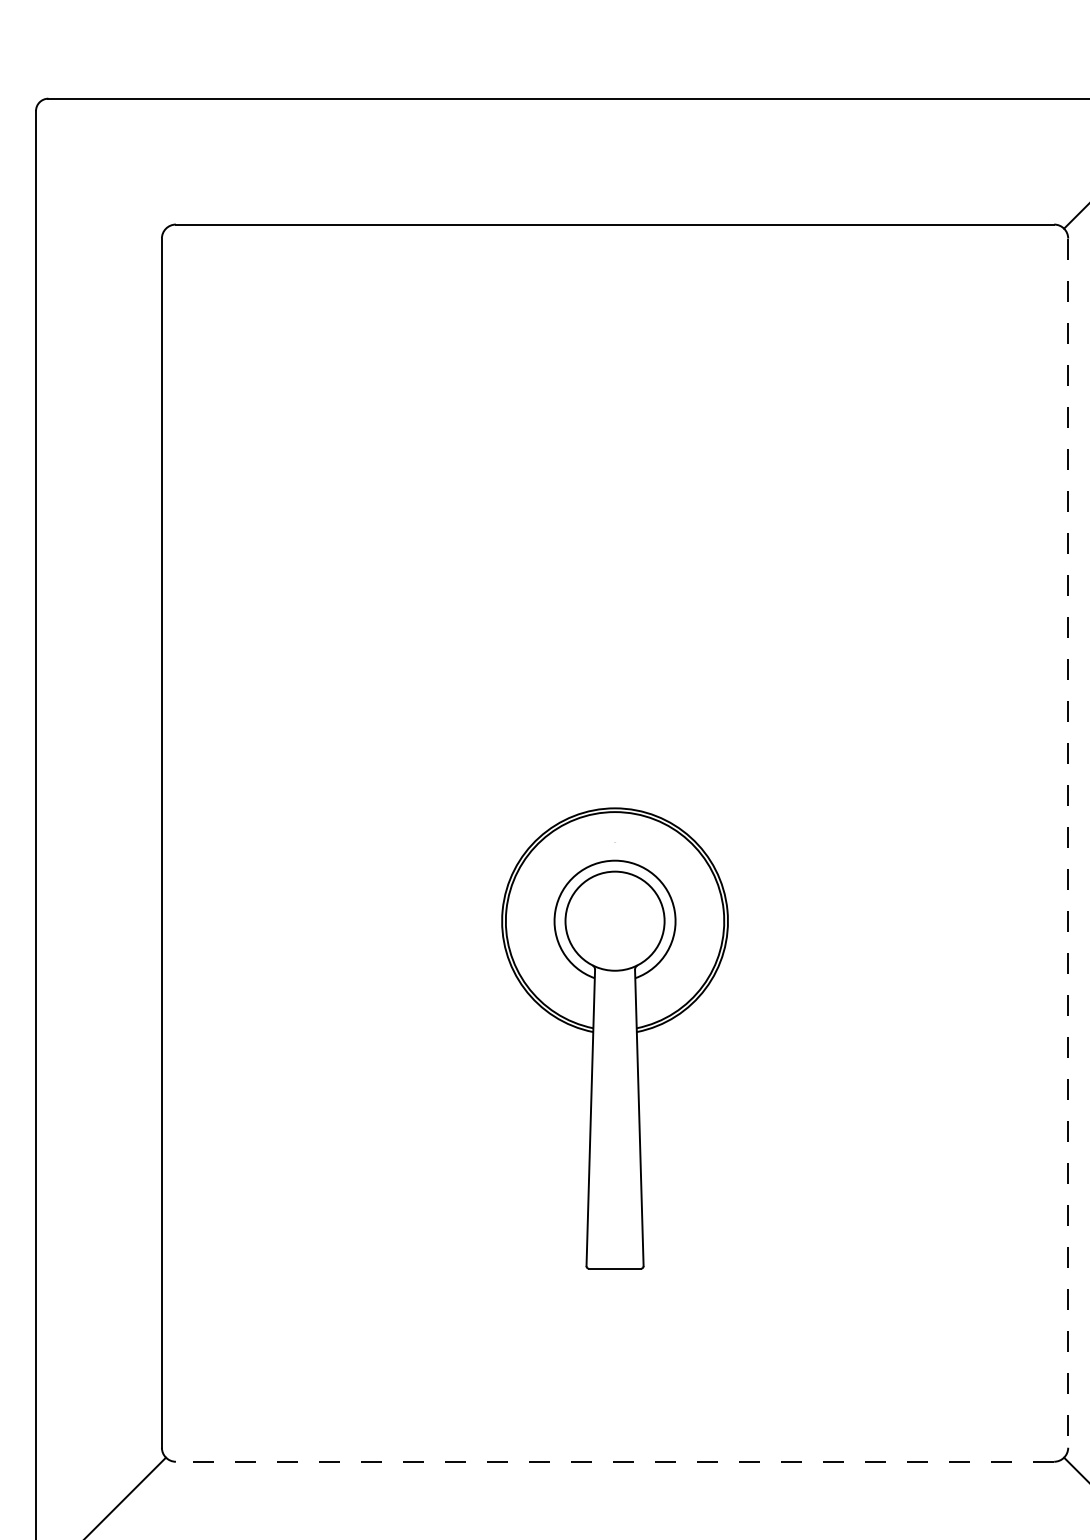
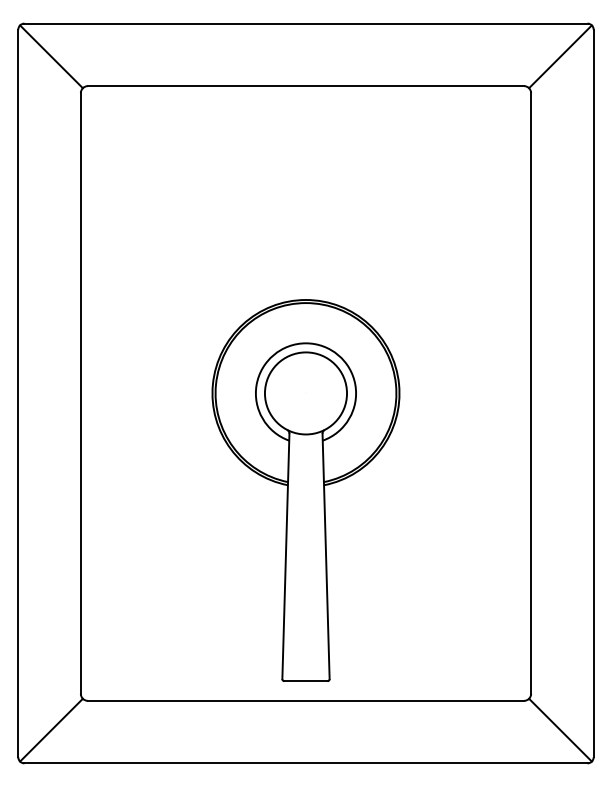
line: (102, 164) -> (51, 56), added
line: (1068, 843) -> (531, 393), dashed -> solid
part: (614, 1038) -> (305, 490), size x1.67
line: (614, 1461) -> (305, 700), dashed -> solid

